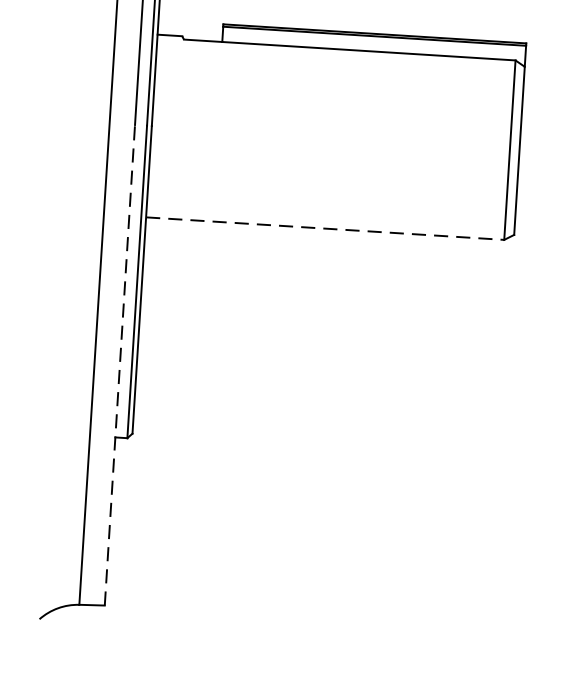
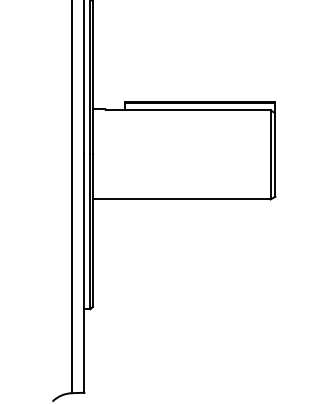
line: (324, 228) -> (181, 199), dashed -> solid
line: (120, 363) -> (84, 272), dashed -> solid

